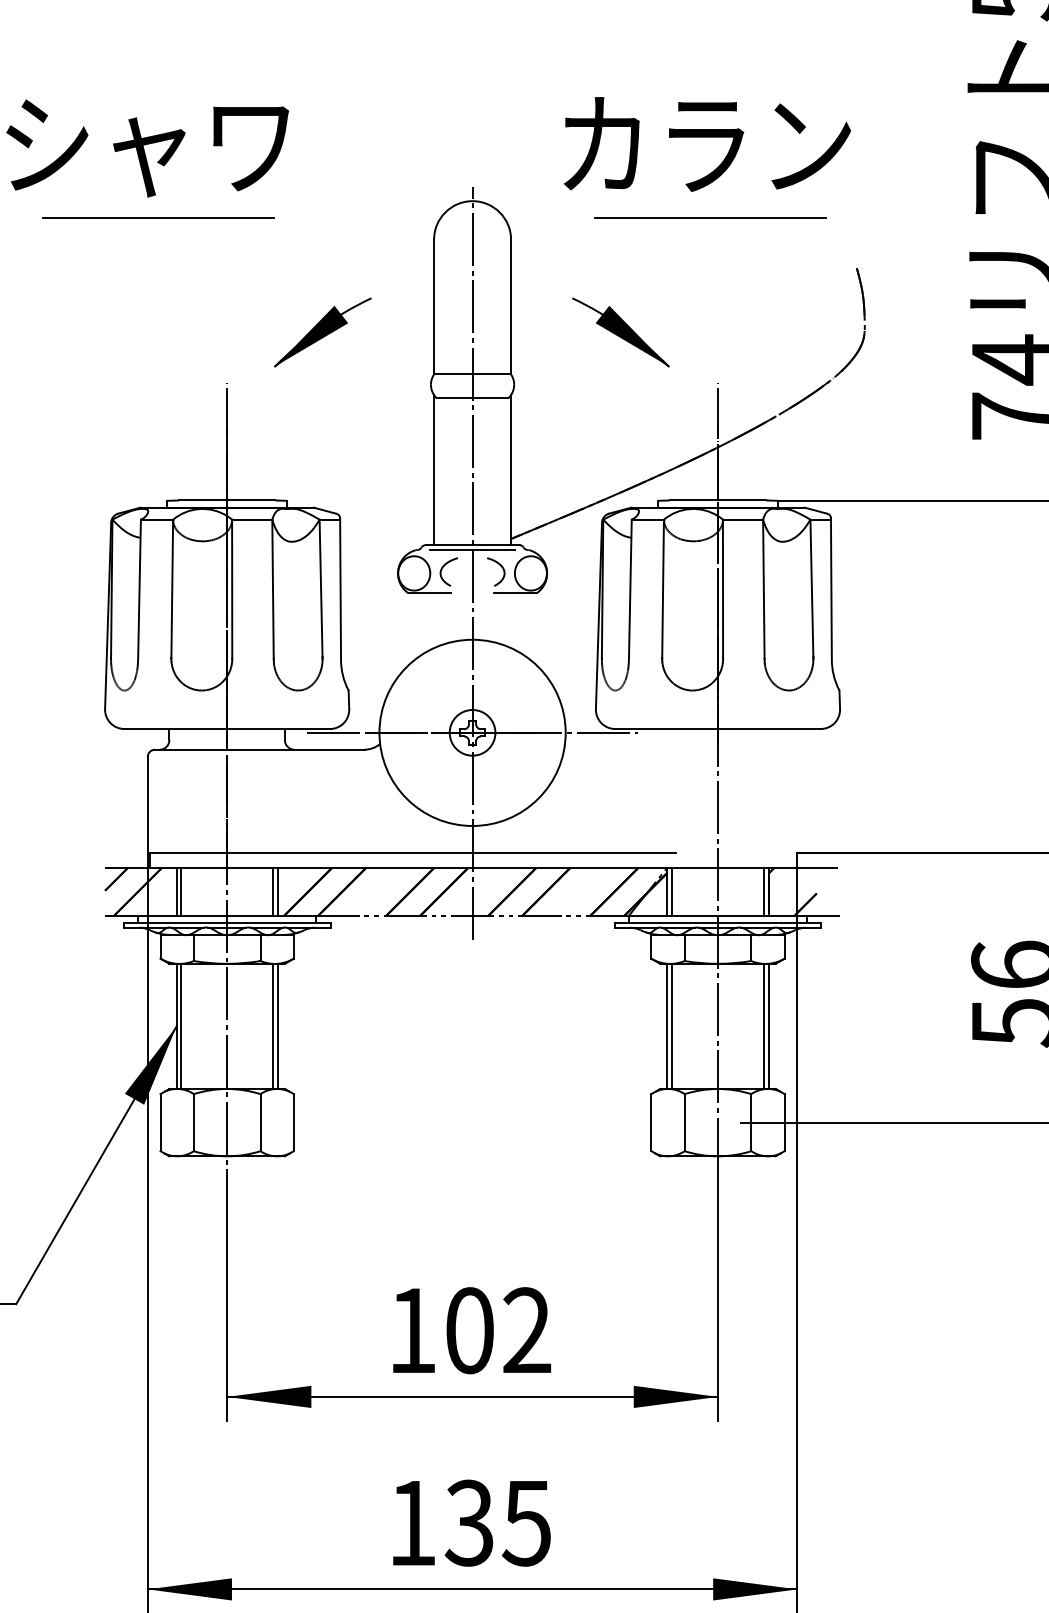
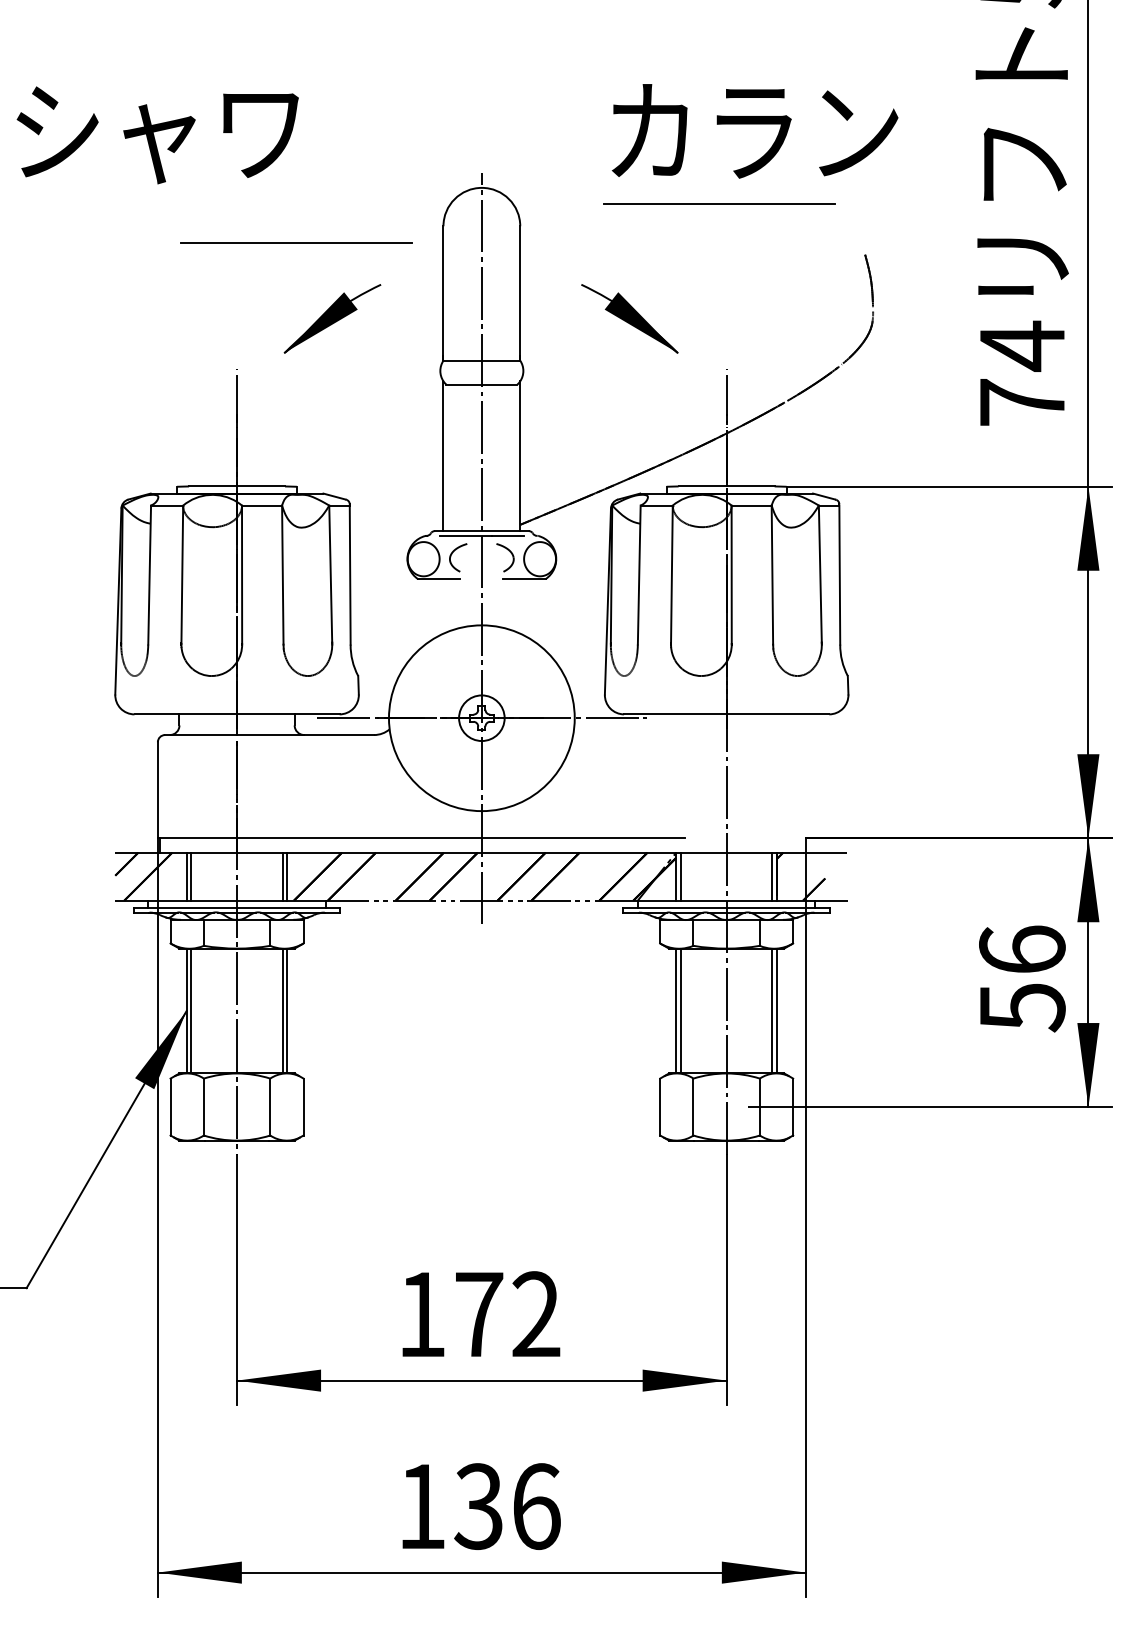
text: (706, 144) -> (754, 131), moved
line: (158, 216) -> (296, 242), moved
text: (470, 1330) -> (479, 1314), 102 -> 172
text: (526, 1523) -> (535, 1506), 135 -> 136

